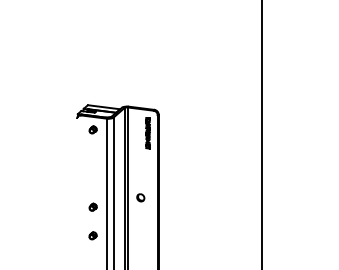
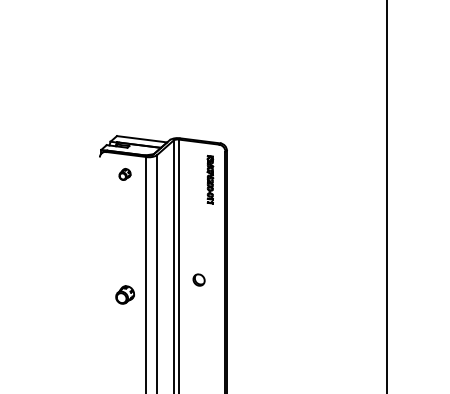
part: (92, 206) -> (124, 293), size x1.6
part: (92, 235) -> (124, 338), removed

